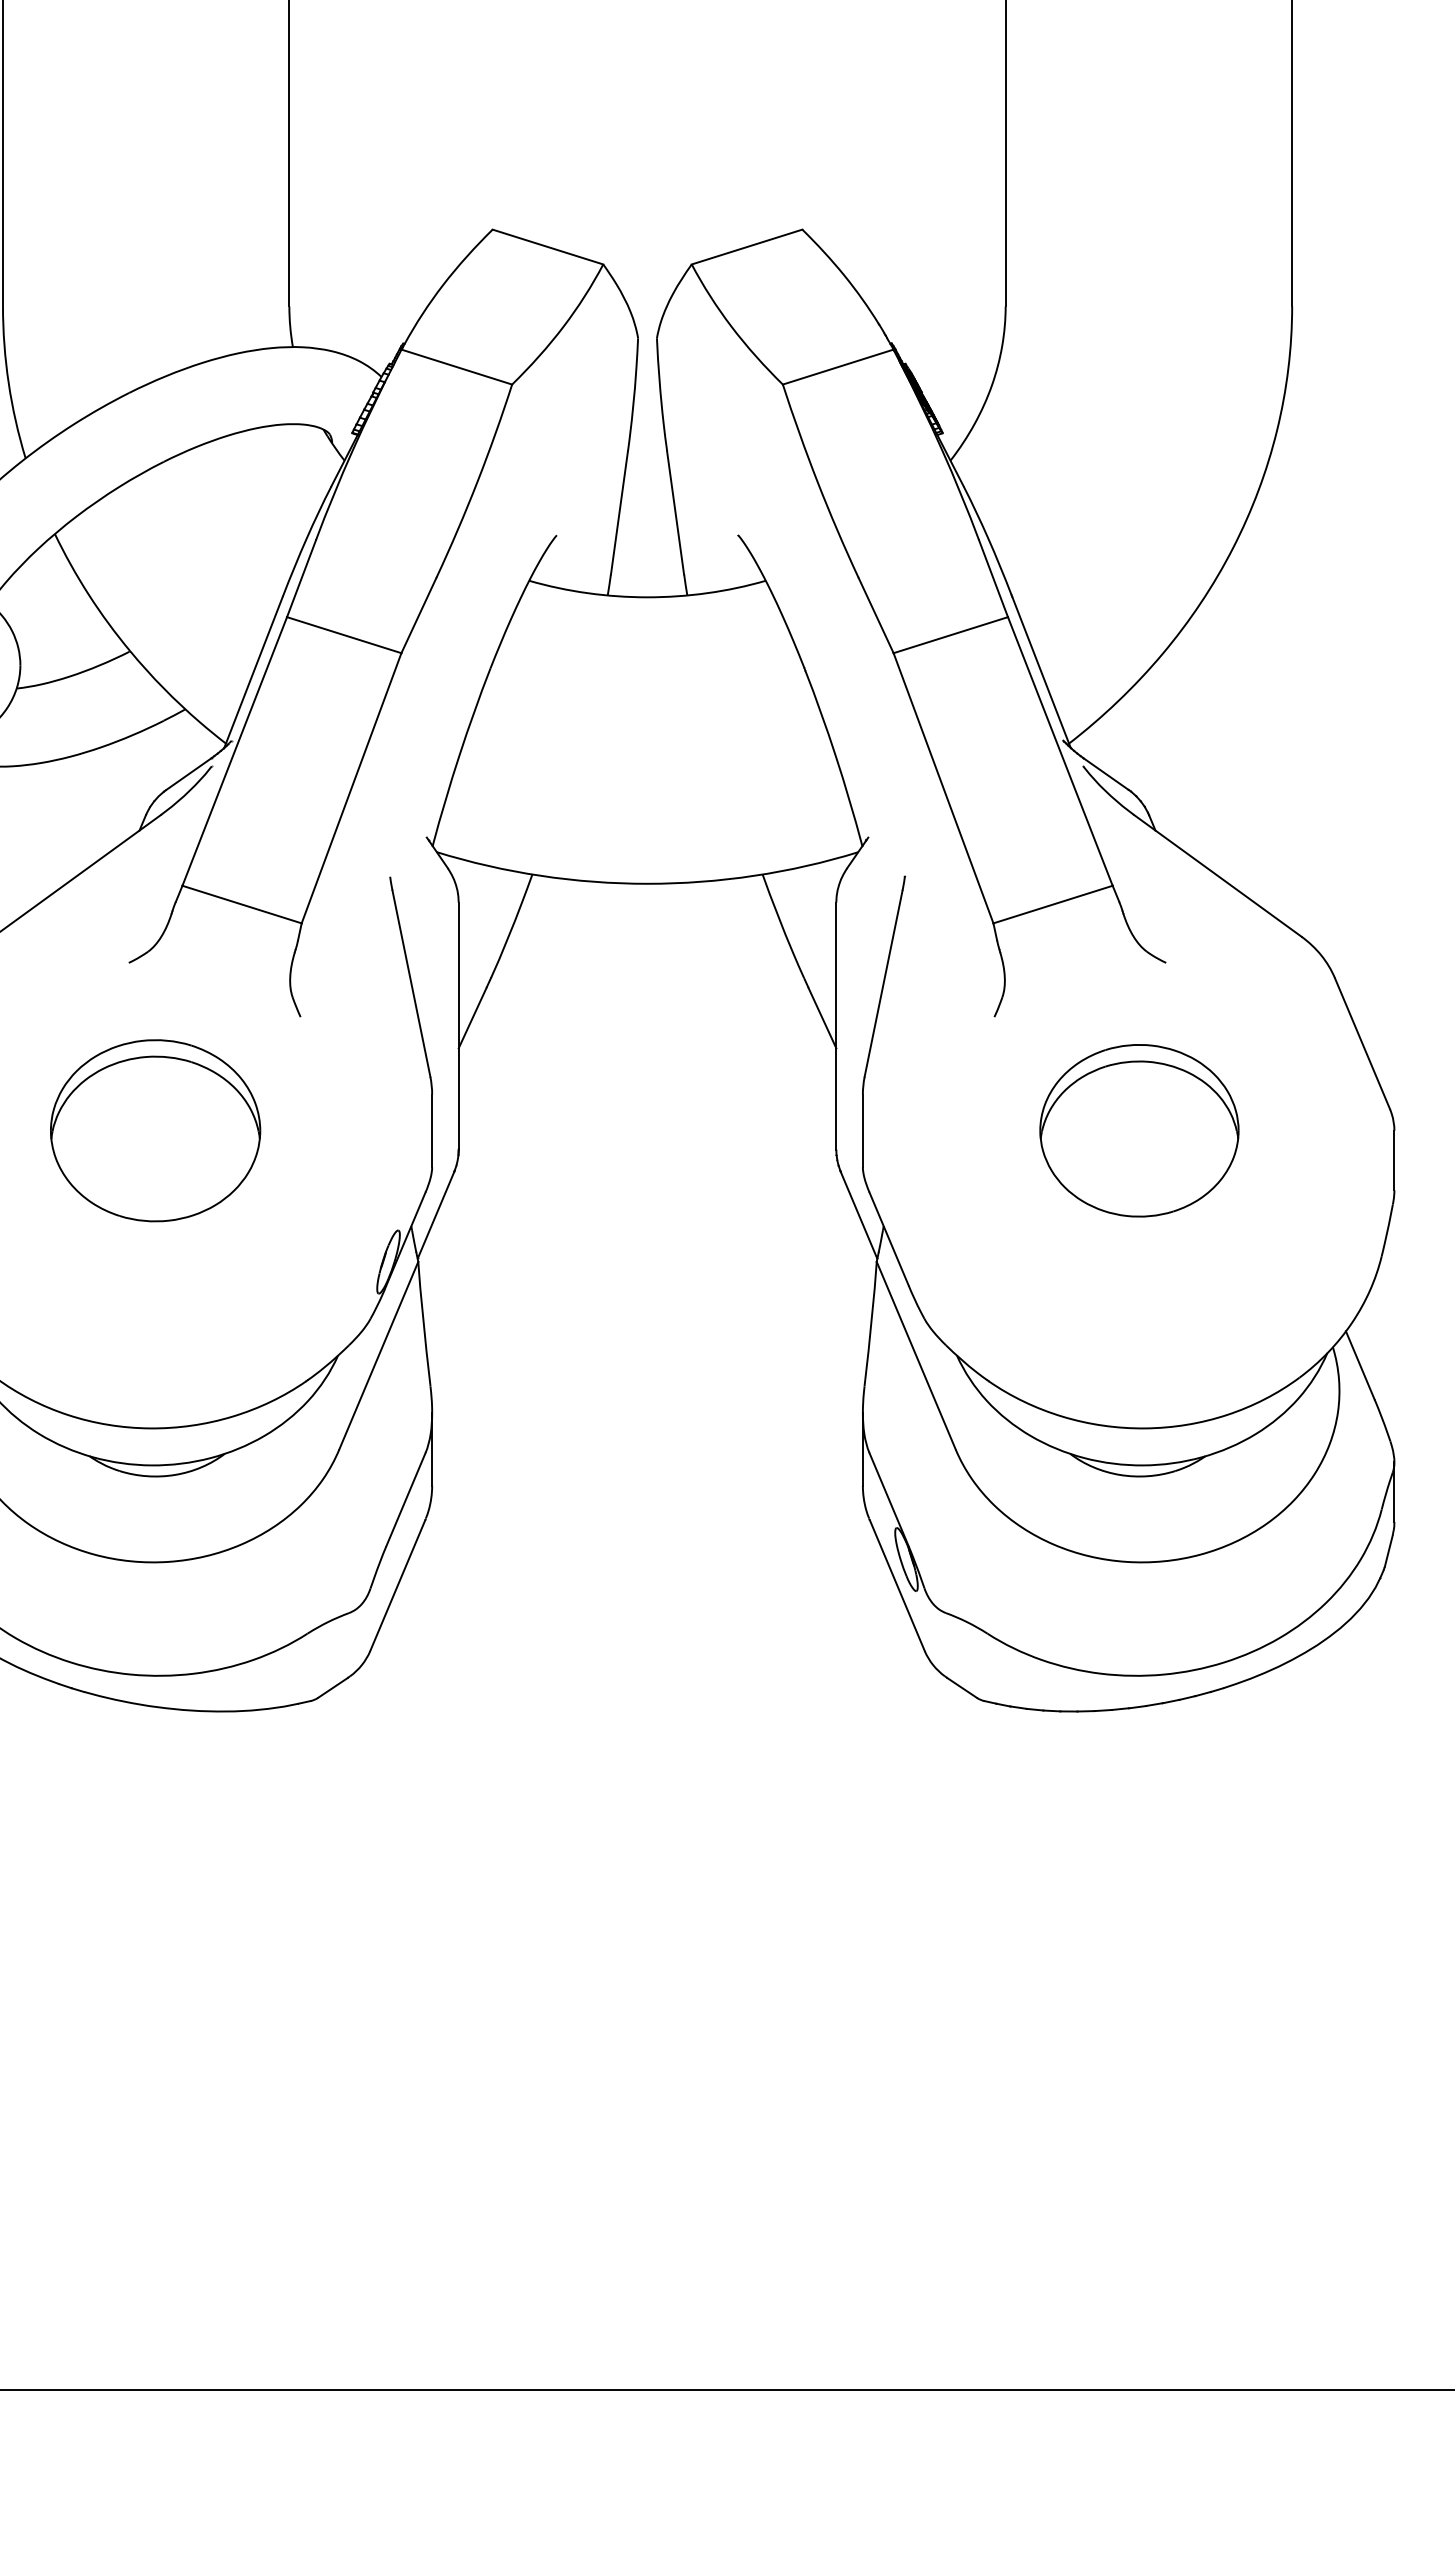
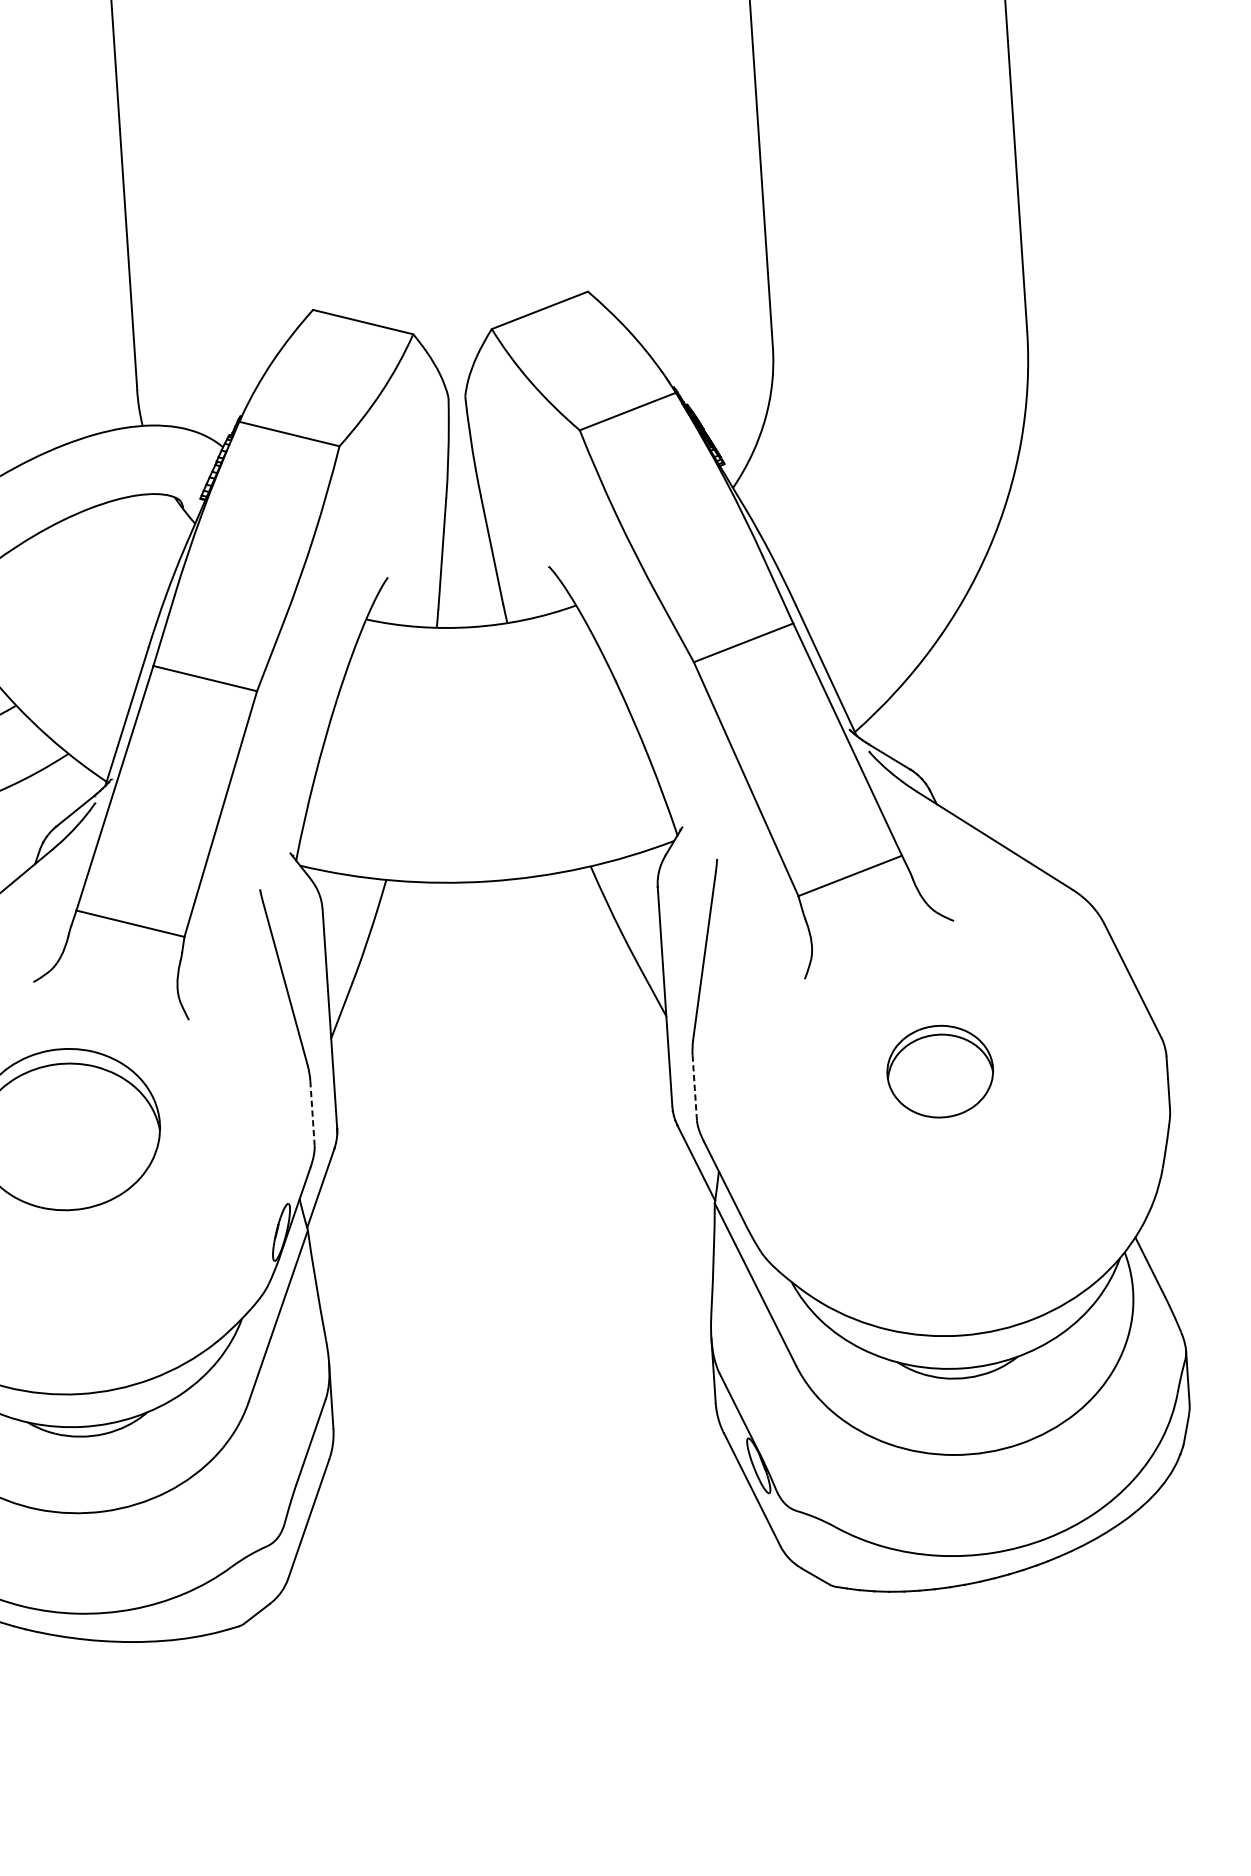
line: (862, 1130) -> (694, 1087), solid -> dashed
part: (1139, 1130) -> (940, 1071), size x0.6
line: (432, 1131) -> (312, 1113), solid -> dashed

